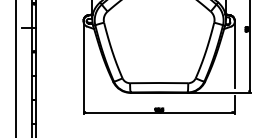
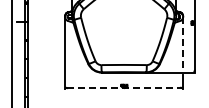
line: (235, 54) -> (183, 42), solid -> dashed
line: (159, 111) -> (124, 87), solid -> dashed

